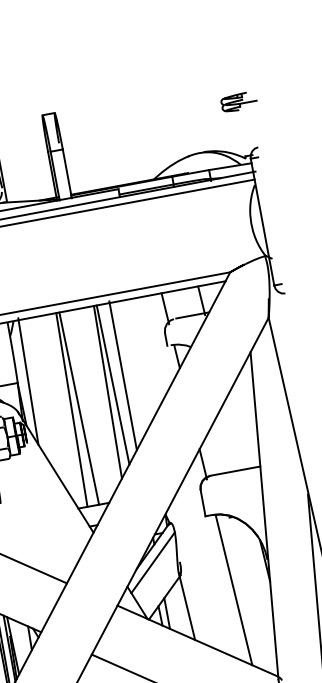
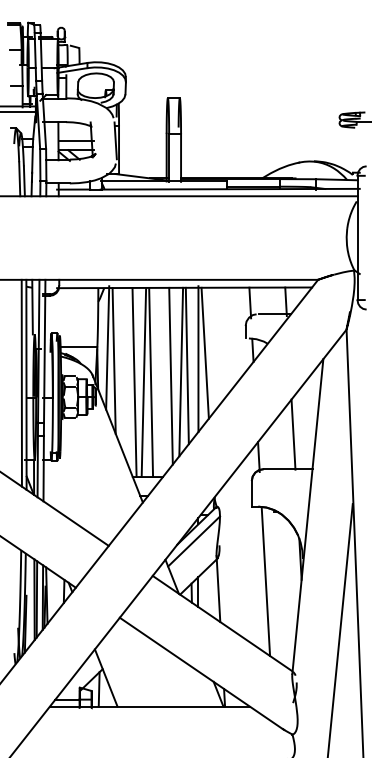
line: (128, 367) -> (204, 352), added
line: (36, 393) -> (113, 360), added
line: (97, 397) -> (170, 375), added
line: (62, 411) -> (134, 382), added
line: (234, 434) -> (293, 434), added

